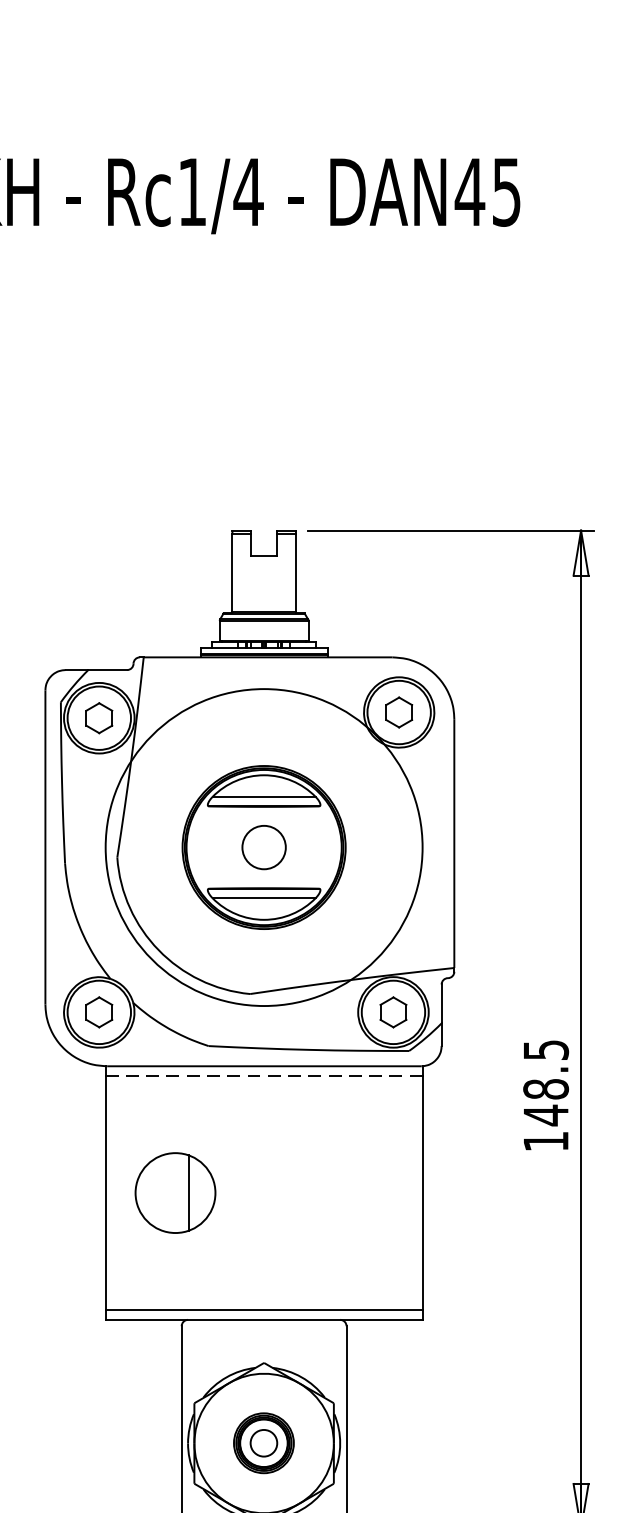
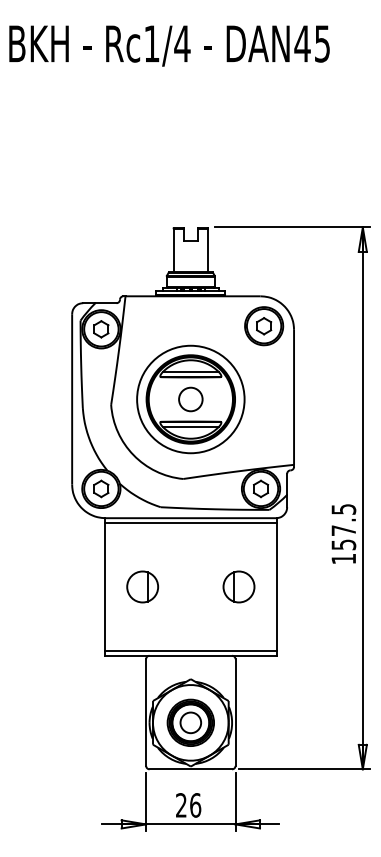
circle: (263, 847) -> (190, 399), size x0.62
line: (263, 1076) -> (190, 523), dashed -> solid
text: (545, 1101) -> (343, 537), 148.5 -> 157.5
part: (175, 1192) -> (142, 586), size x0.71
part: (351, 1192) -> (238, 586), added
part: (263, 1442) -> (190, 722), size x1.43

